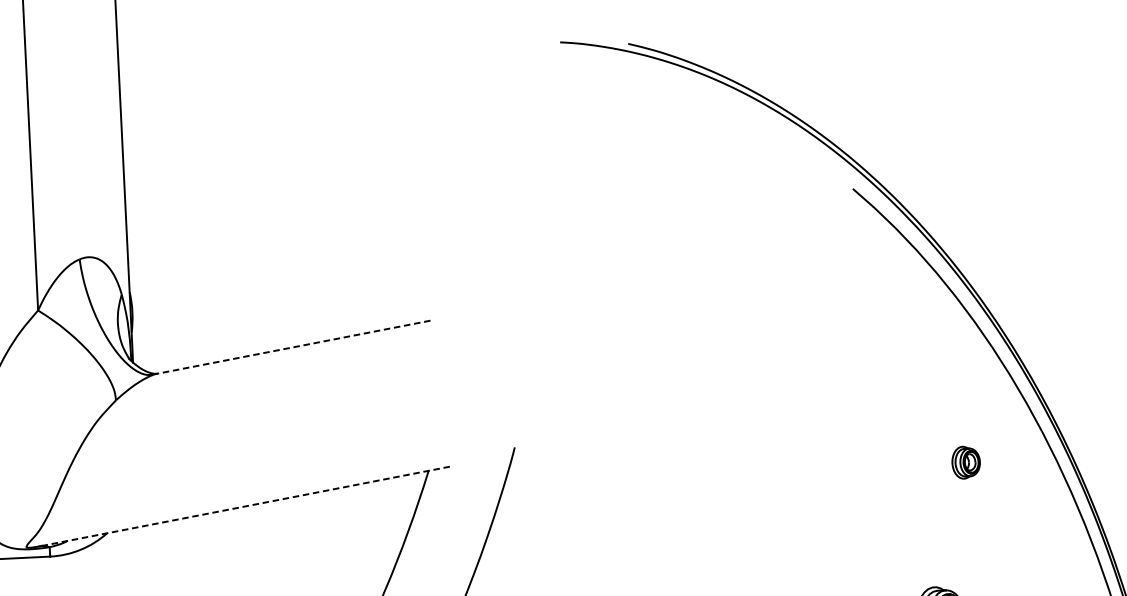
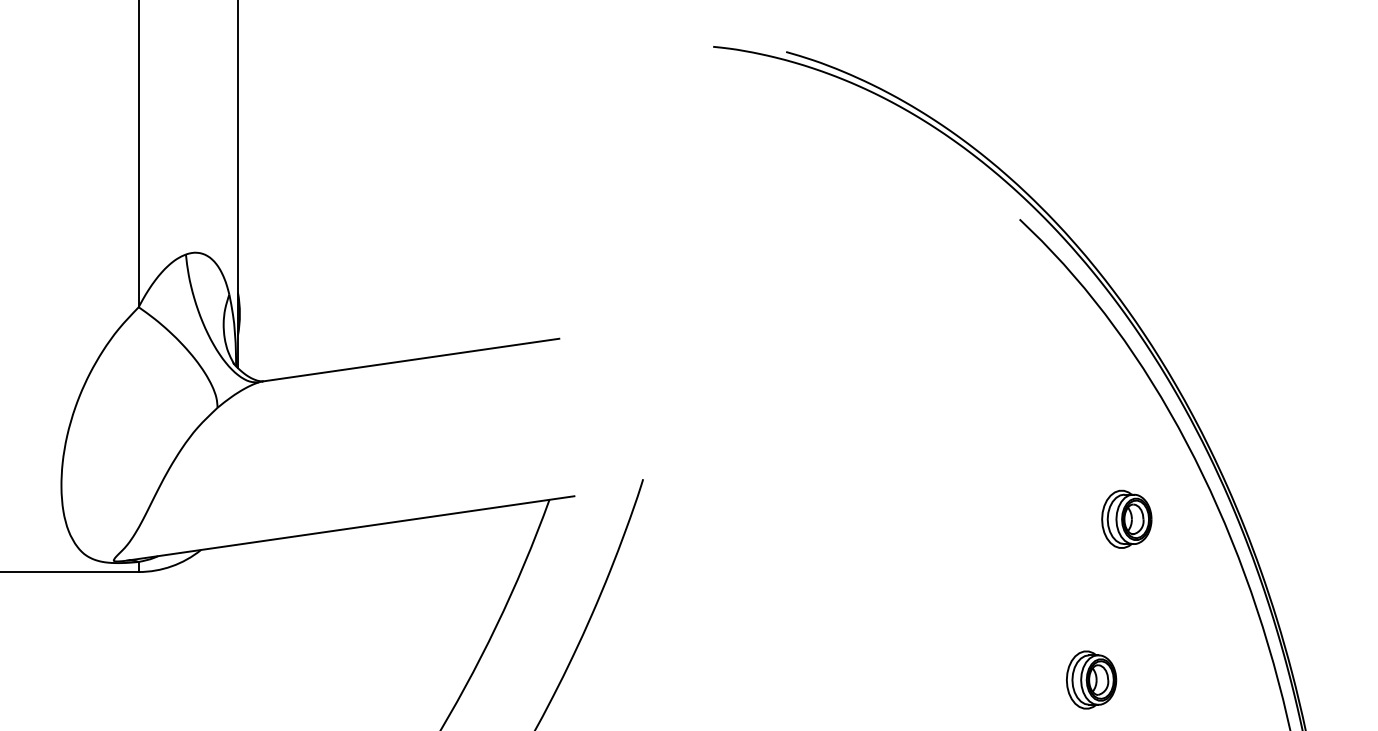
line: (294, 347) -> (411, 360), dashed -> solid
part: (965, 461) -> (1126, 518), size x1.67
line: (246, 506) -> (352, 528), dashed -> solid

